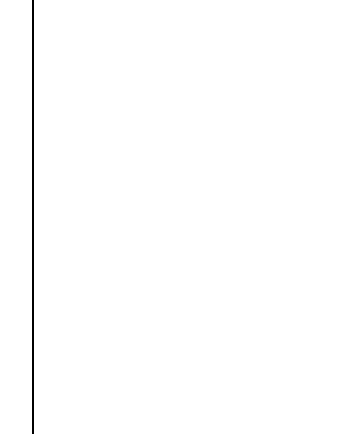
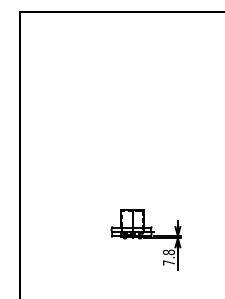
part: (244, 331) -> (145, 239), added

